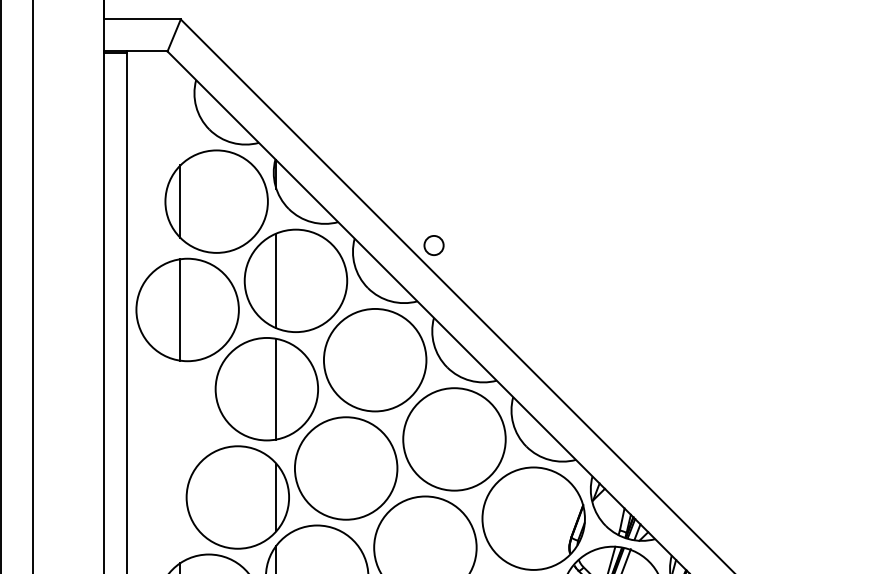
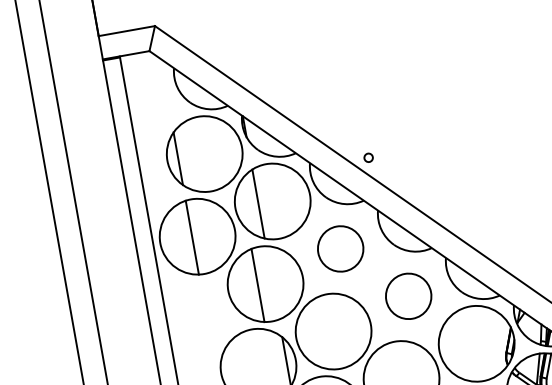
circle: (433, 245) -> (368, 157), size x0.6
circle: (374, 359) -> (340, 248), size x0.6
line: (276, 388) -> (257, 284), moved
circle: (454, 439) -> (408, 296), size x0.6

